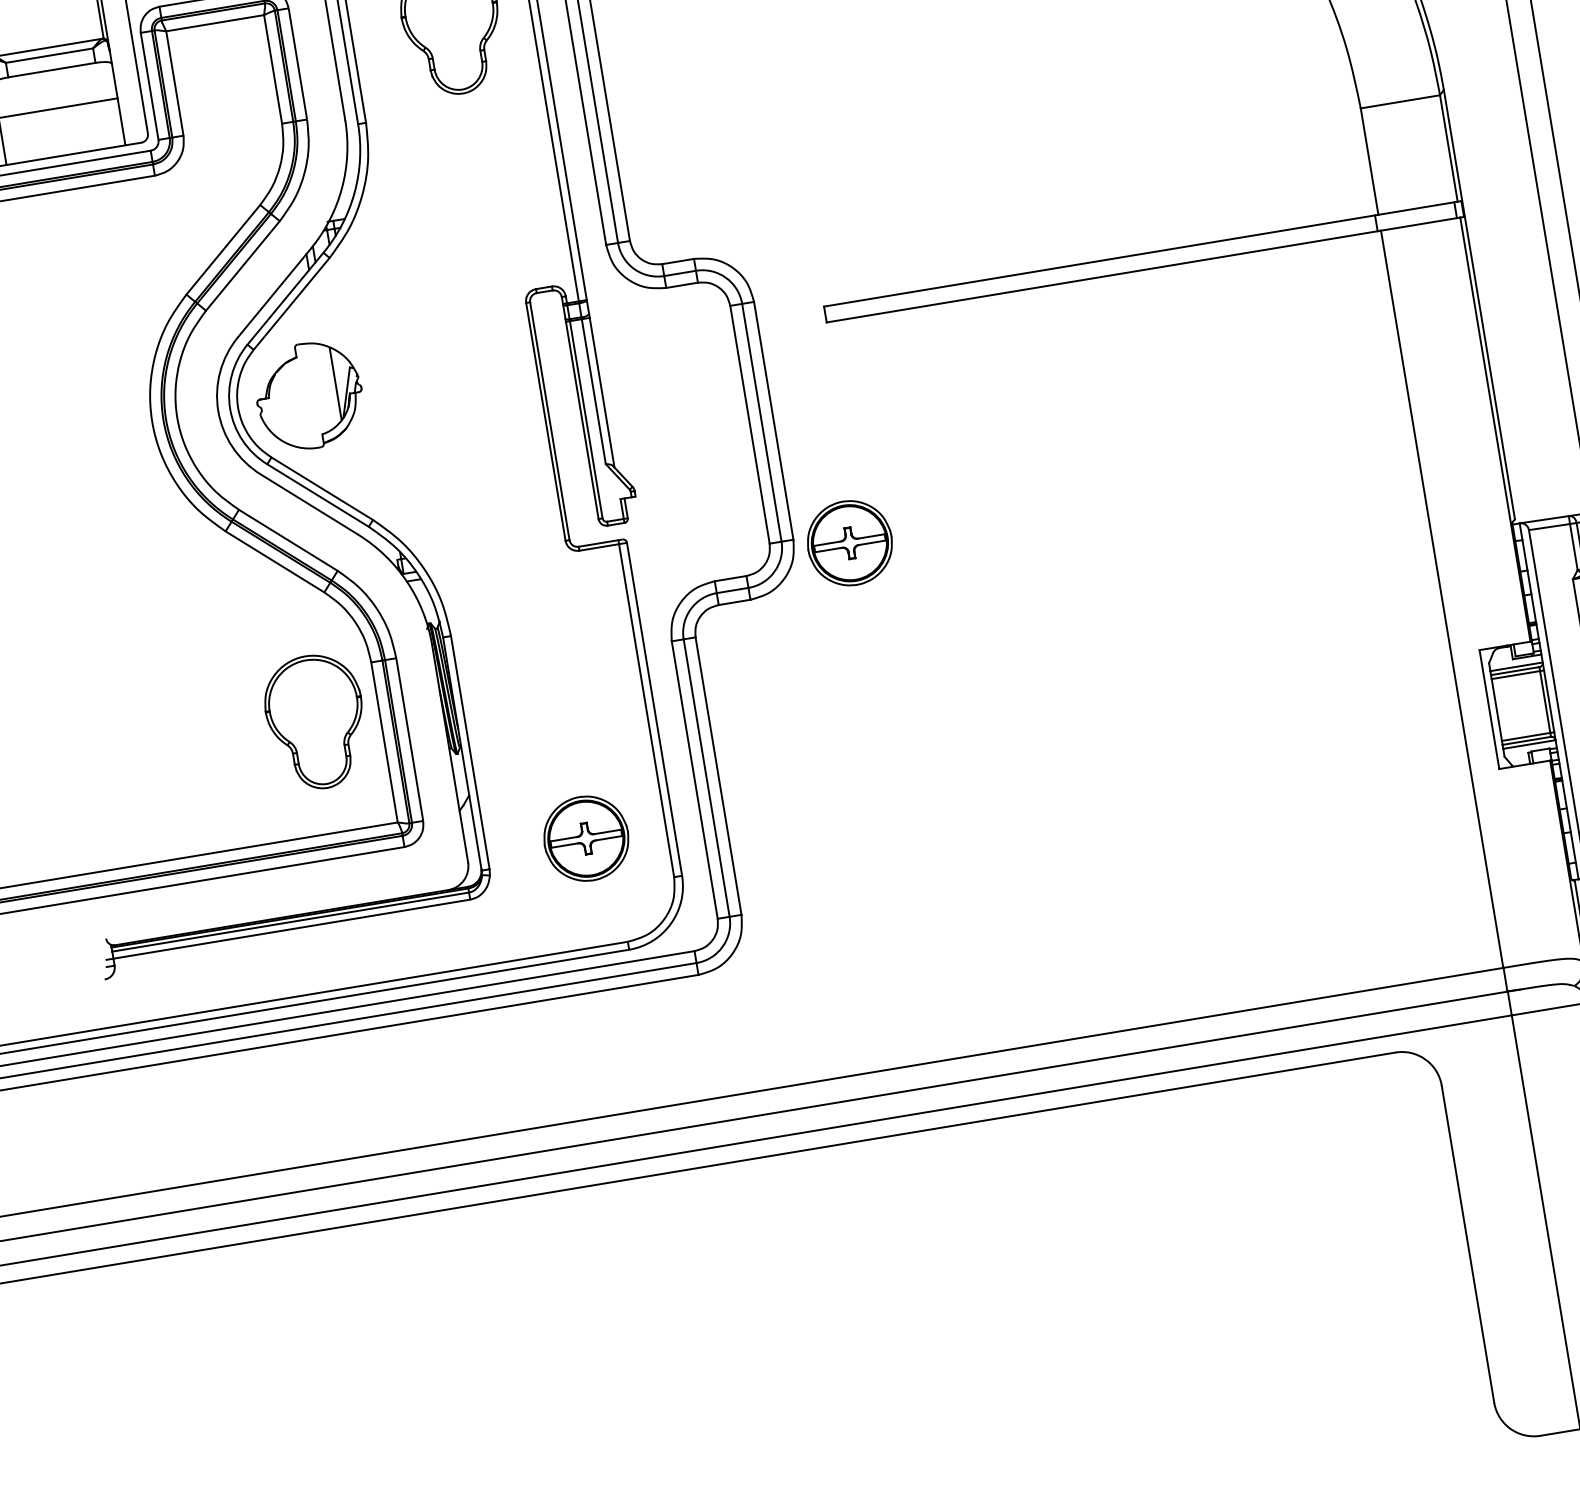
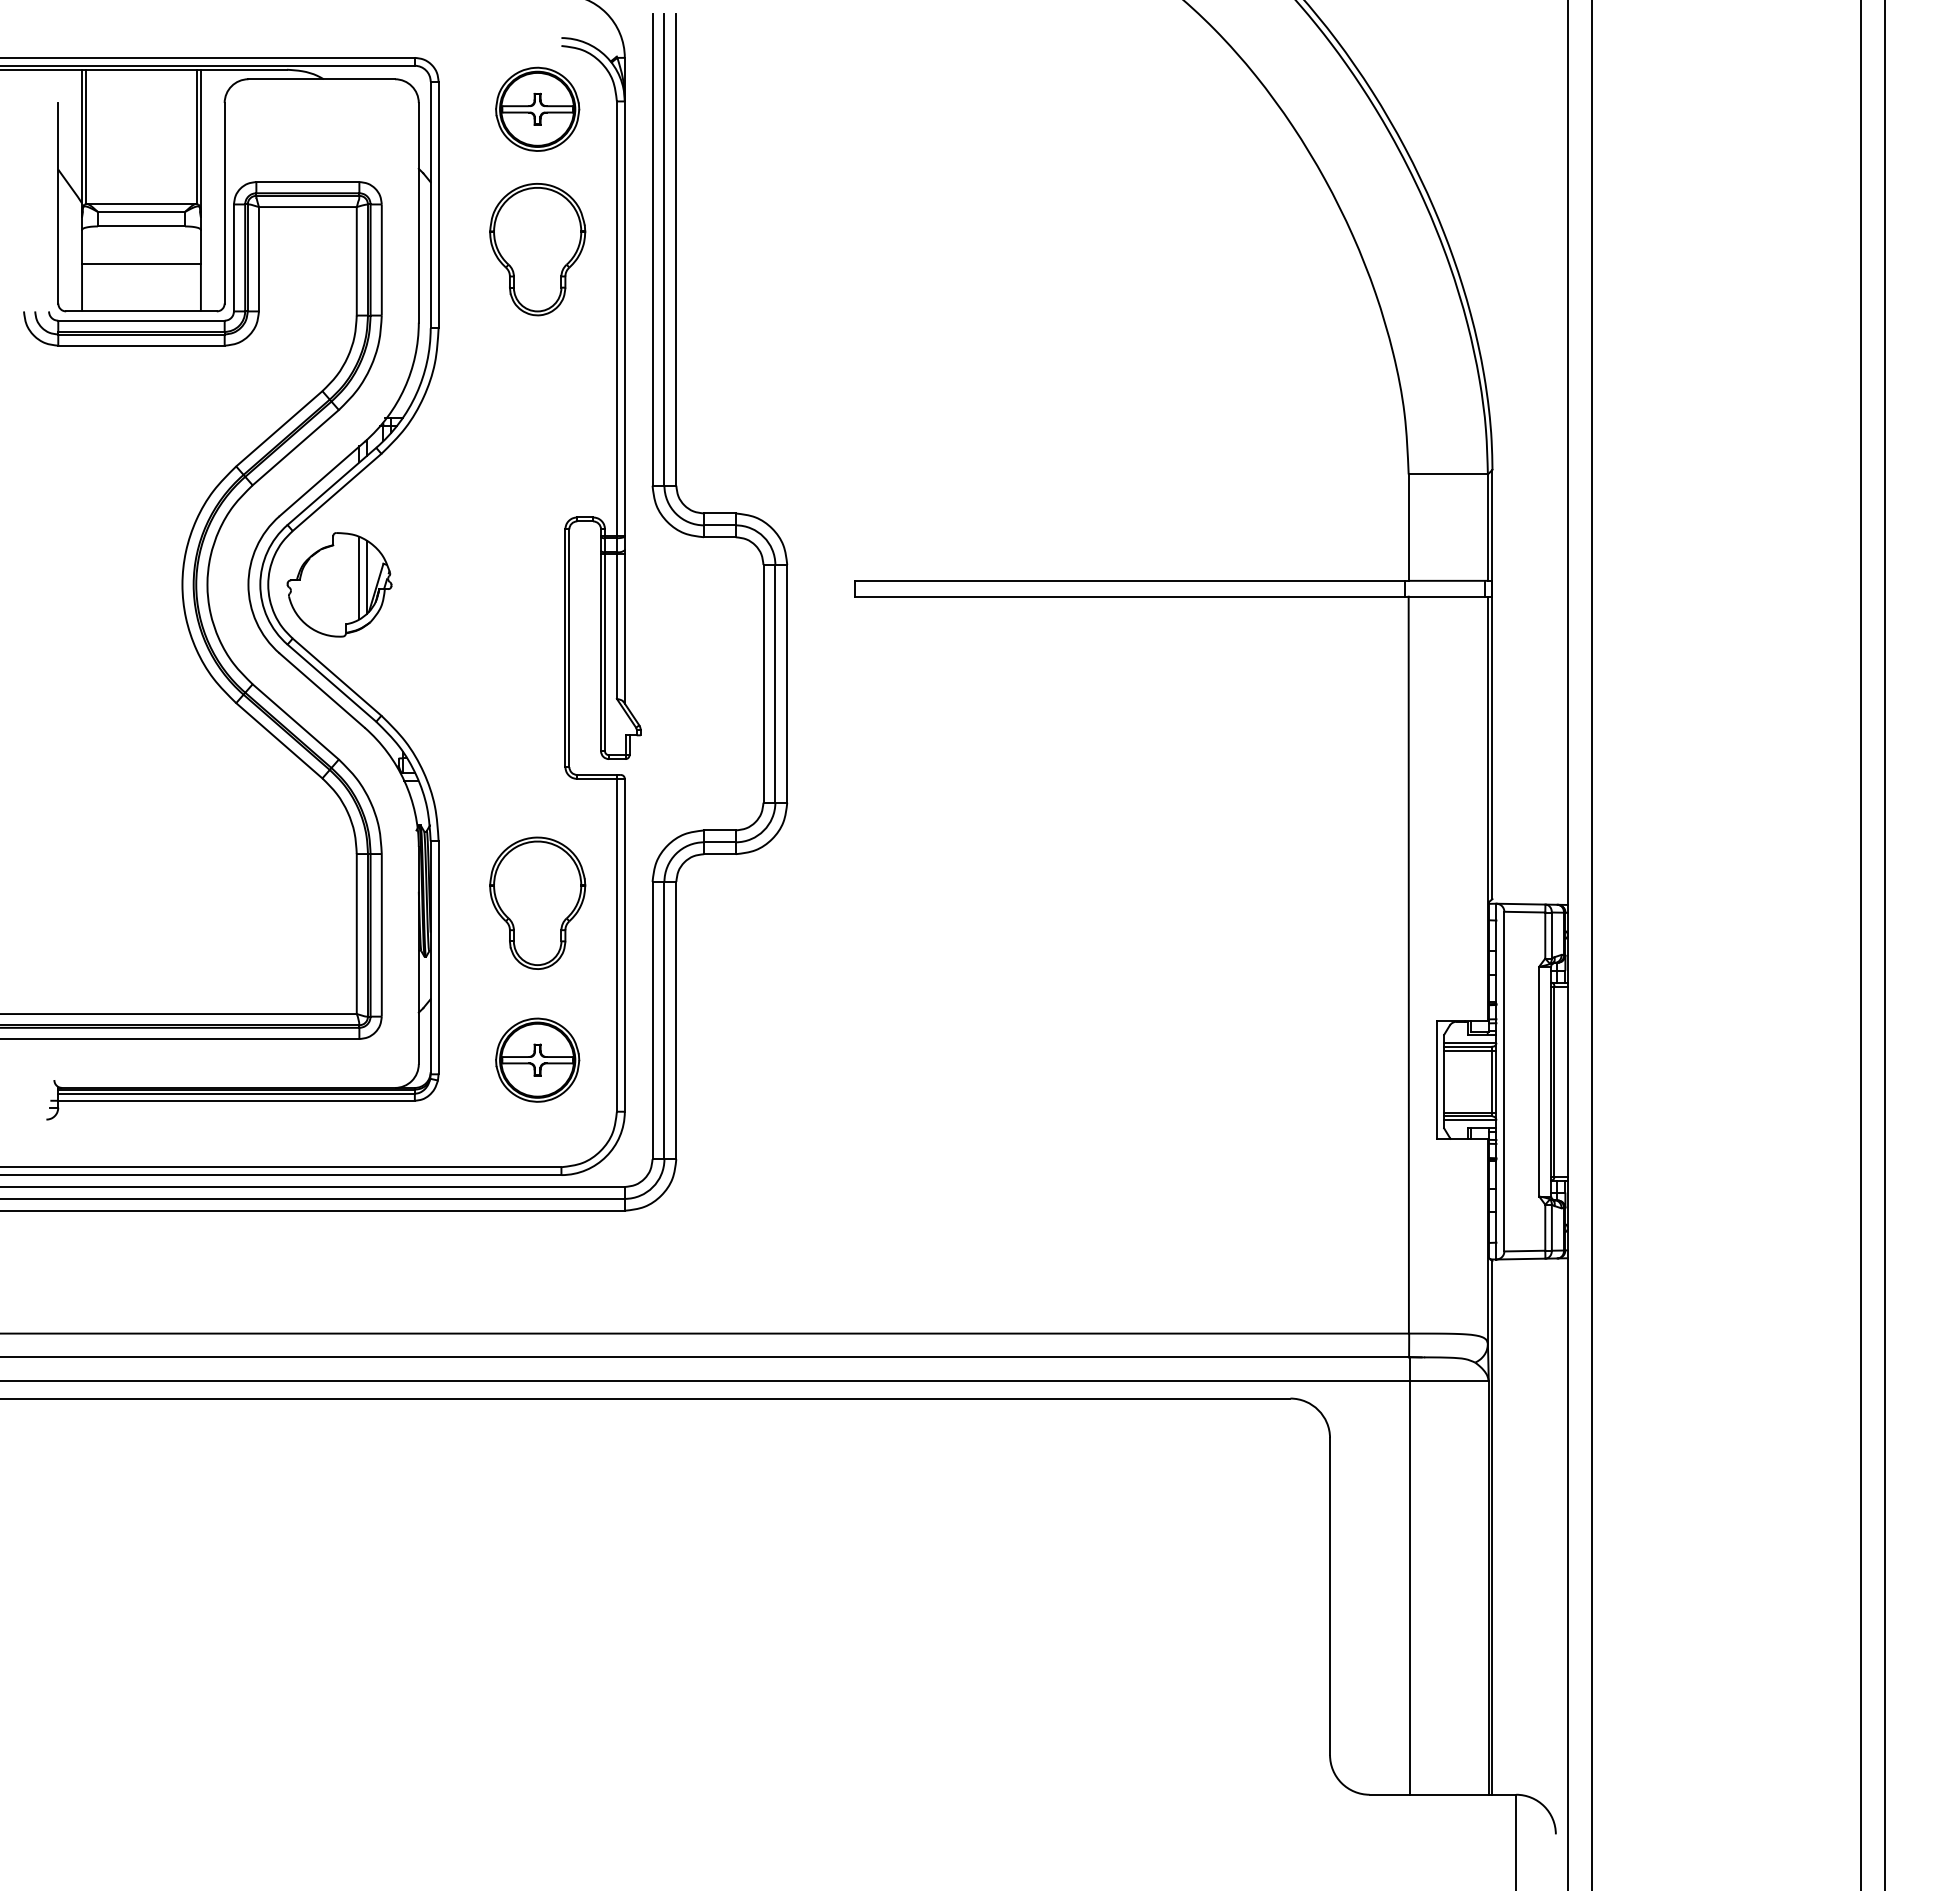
line: (328, 385) -> (359, 577), added
part: (849, 542) -> (841, 814), removed
part: (315, 721) -> (537, 902), moved

